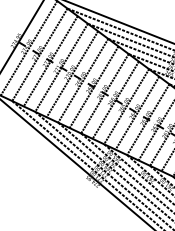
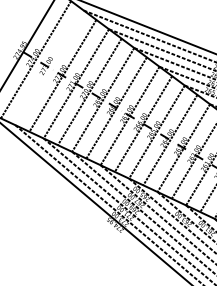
line: (39, 54) -> (49, 67), removed

